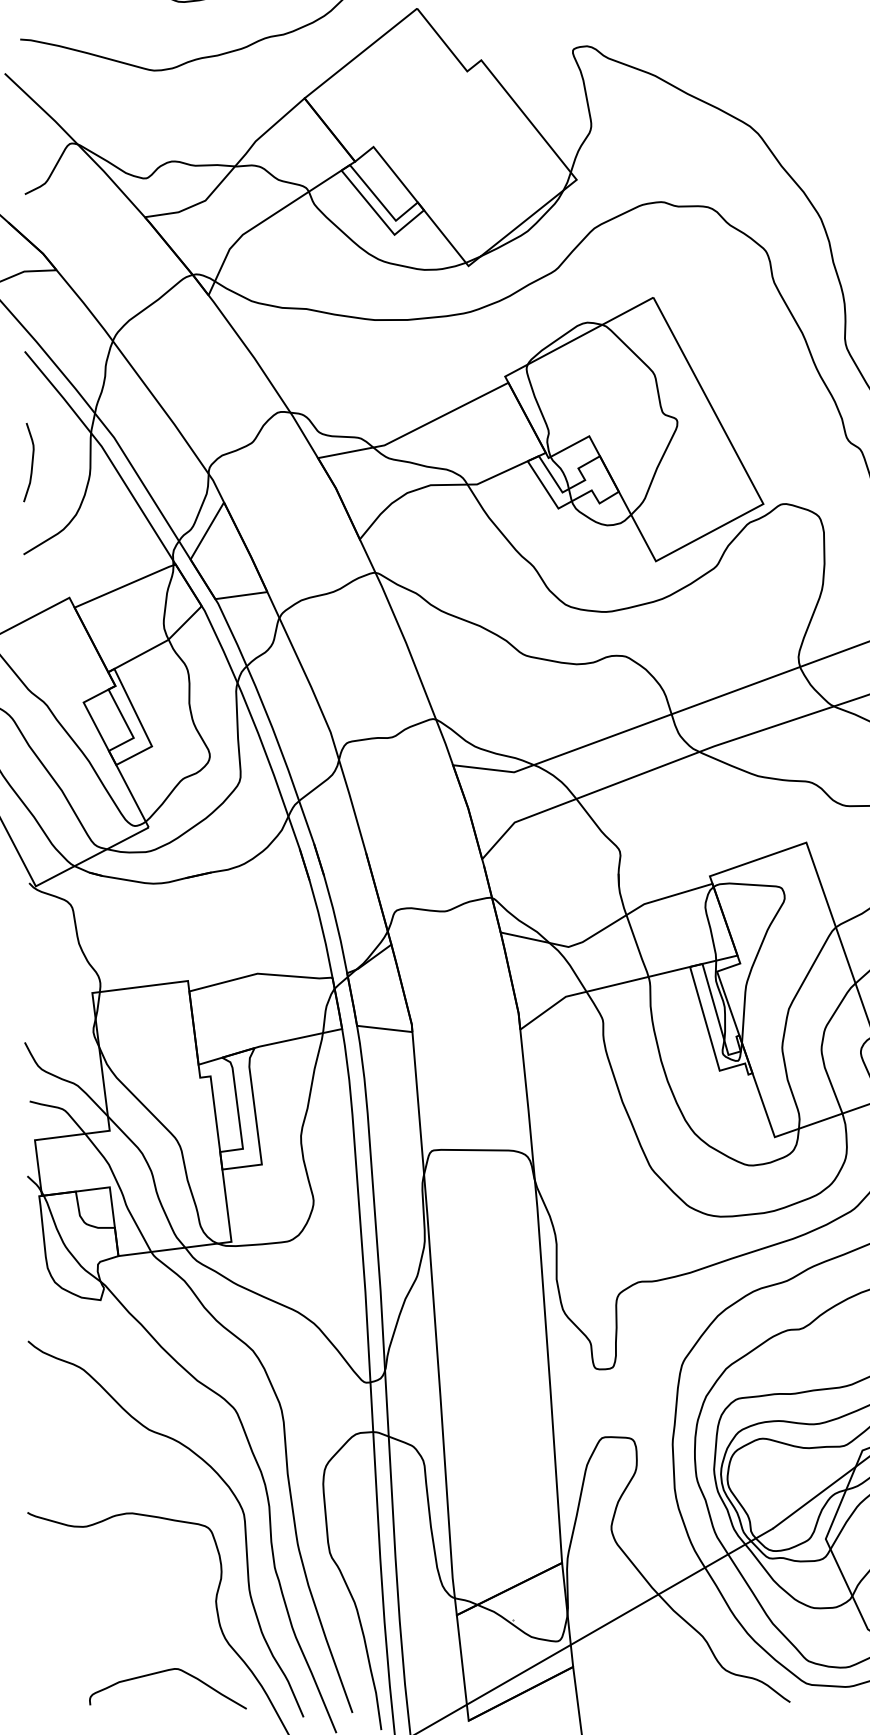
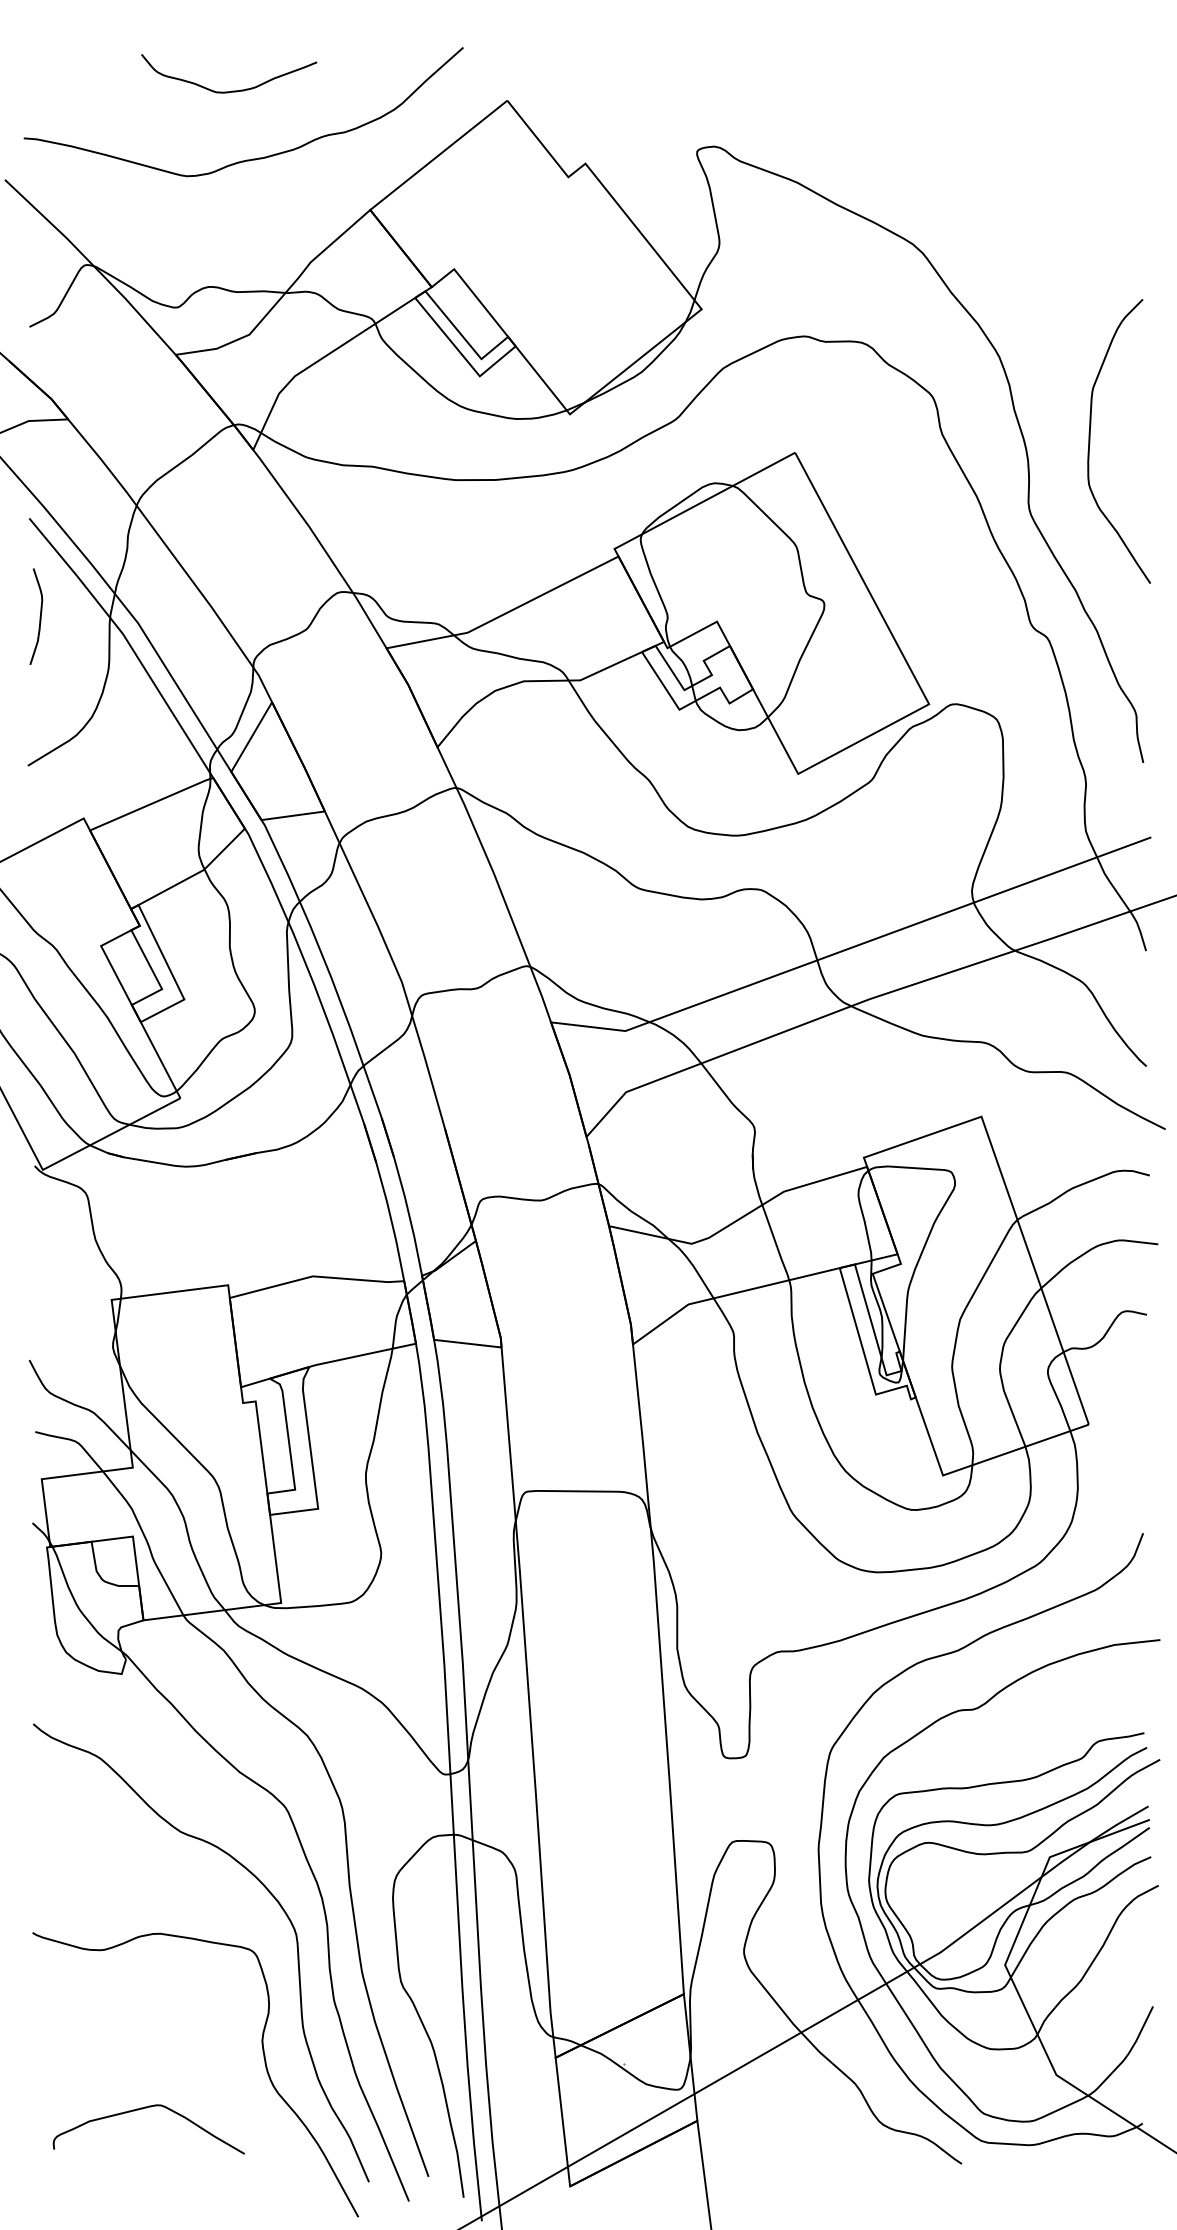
curve: (31, 462) -> (39, 616), moved
curve: (162, 1672) -> (142, 2109), moved

